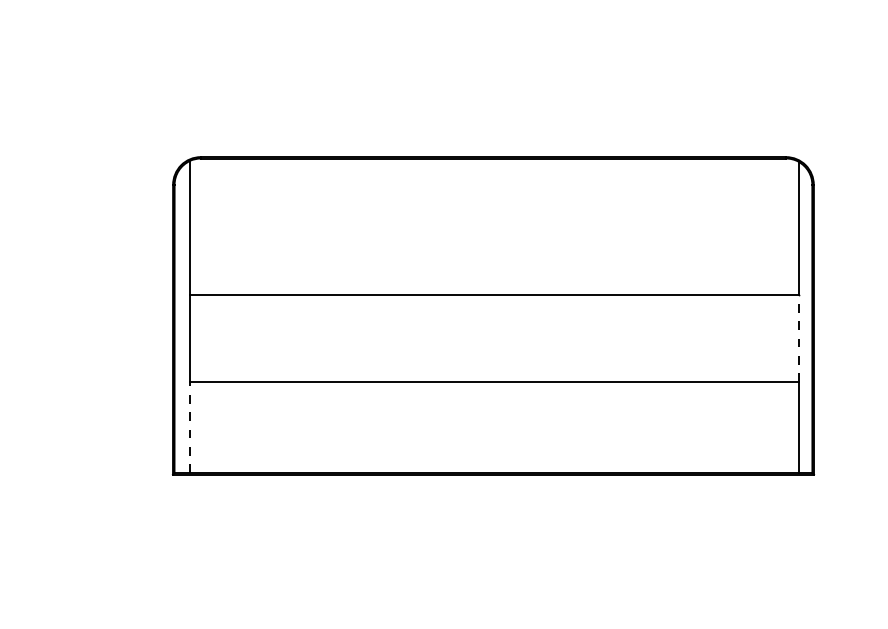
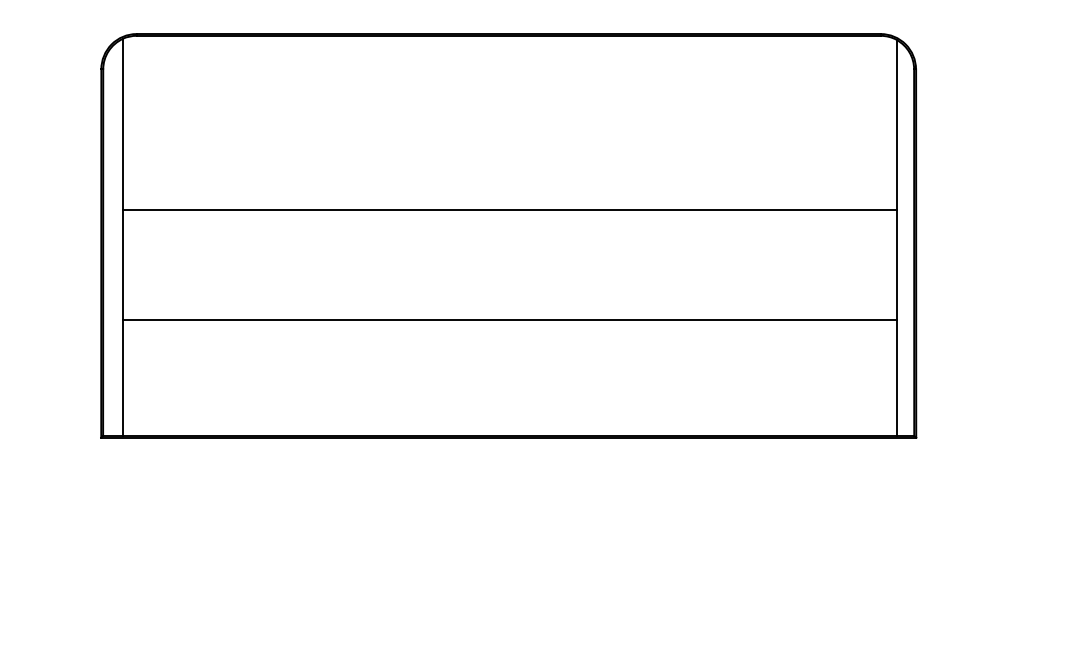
line: (798, 338) -> (896, 264), dashed -> solid
line: (190, 427) -> (123, 377), dashed -> solid

